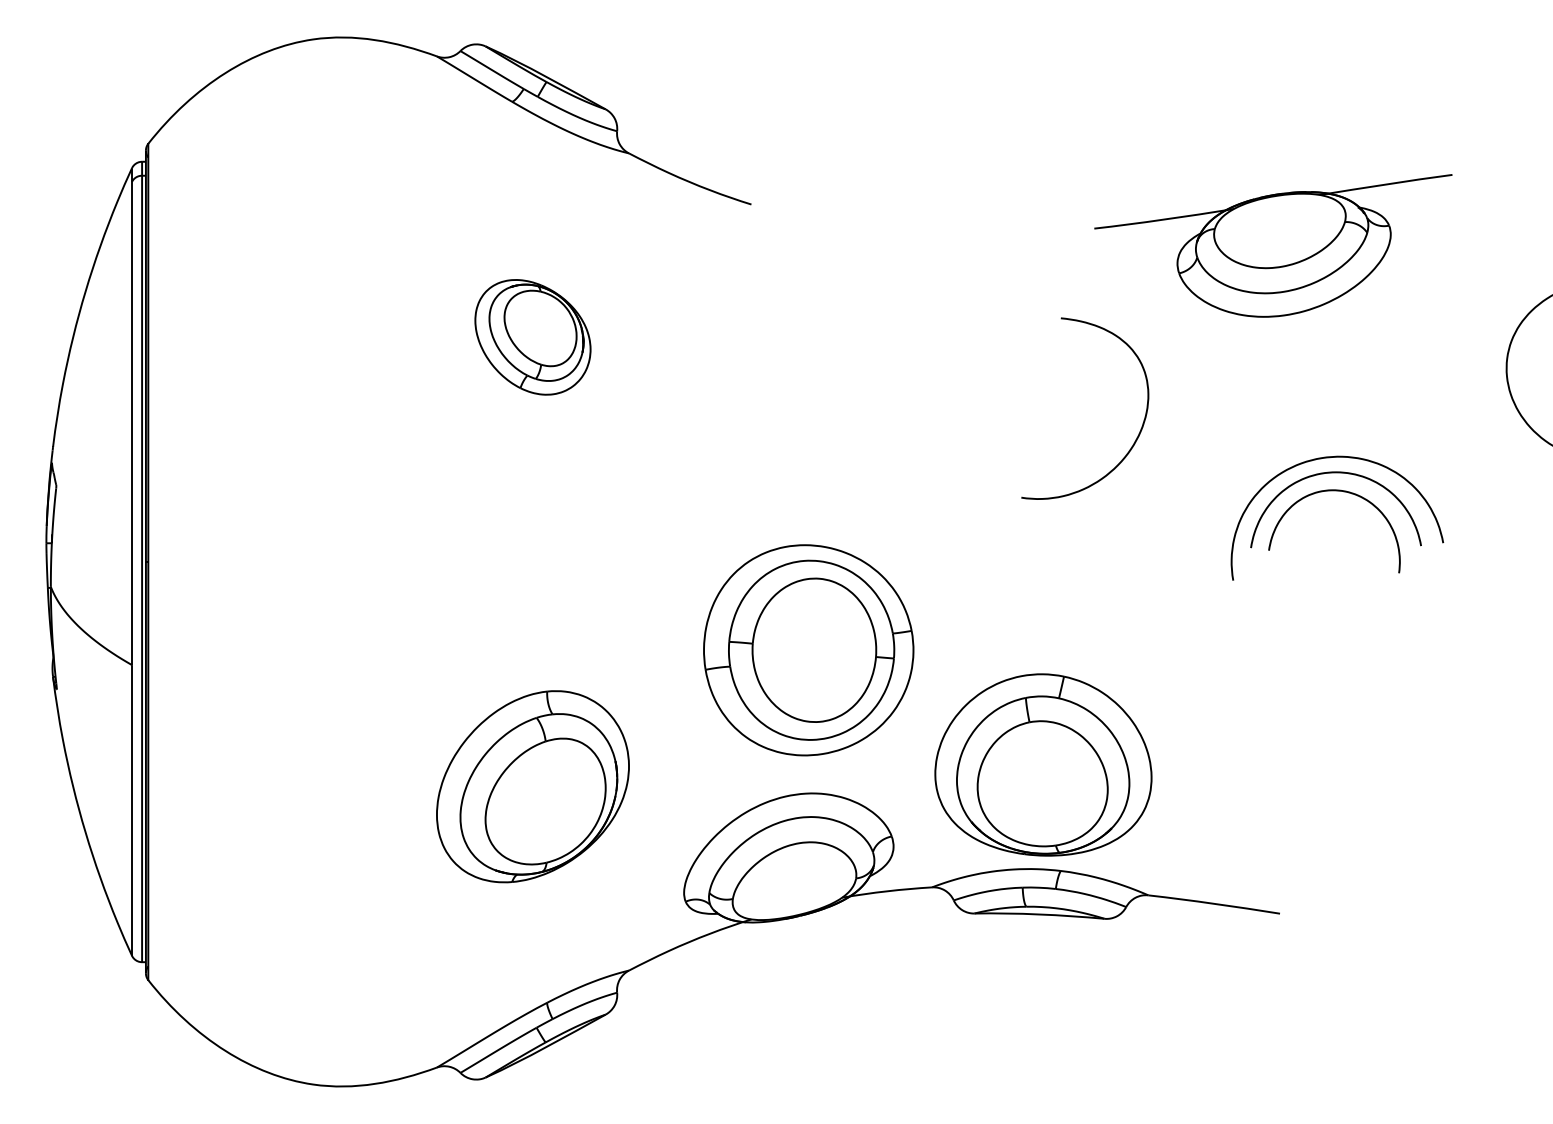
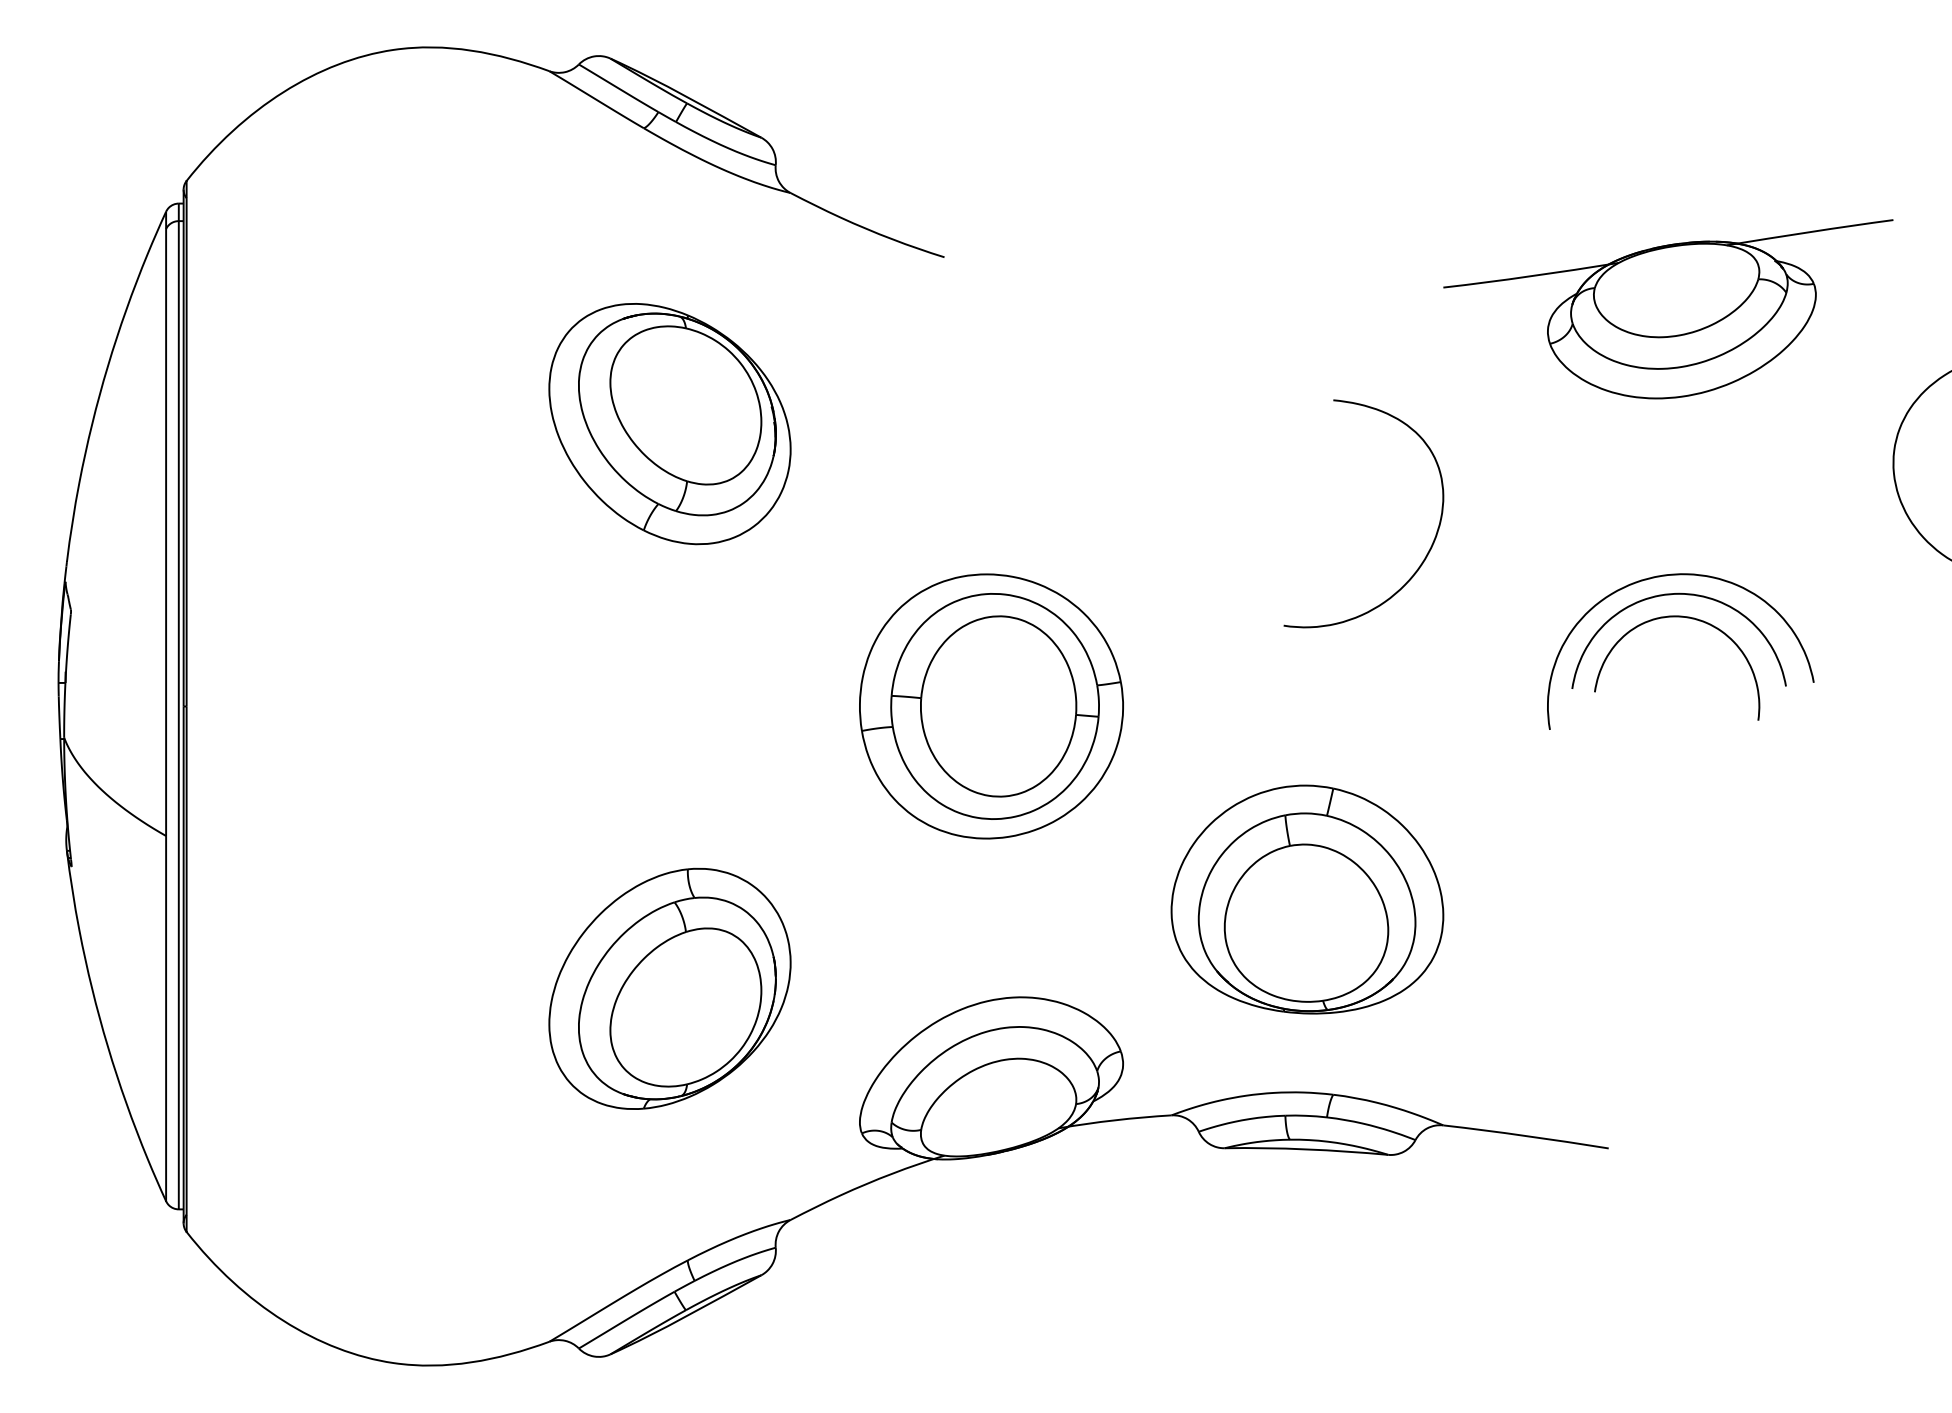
part: (1273, 246) -> (1668, 309), moved
part: (532, 337) -> (669, 424), size x1.67
part: (808, 650) -> (991, 706), moved
part: (1043, 764) -> (1307, 899), moved

